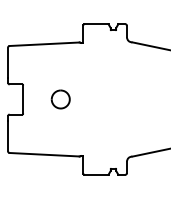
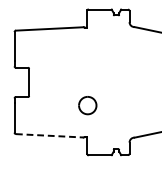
part: (60, 99) -> (87, 105), moved
line: (45, 154) -> (50, 135), solid -> dashed

